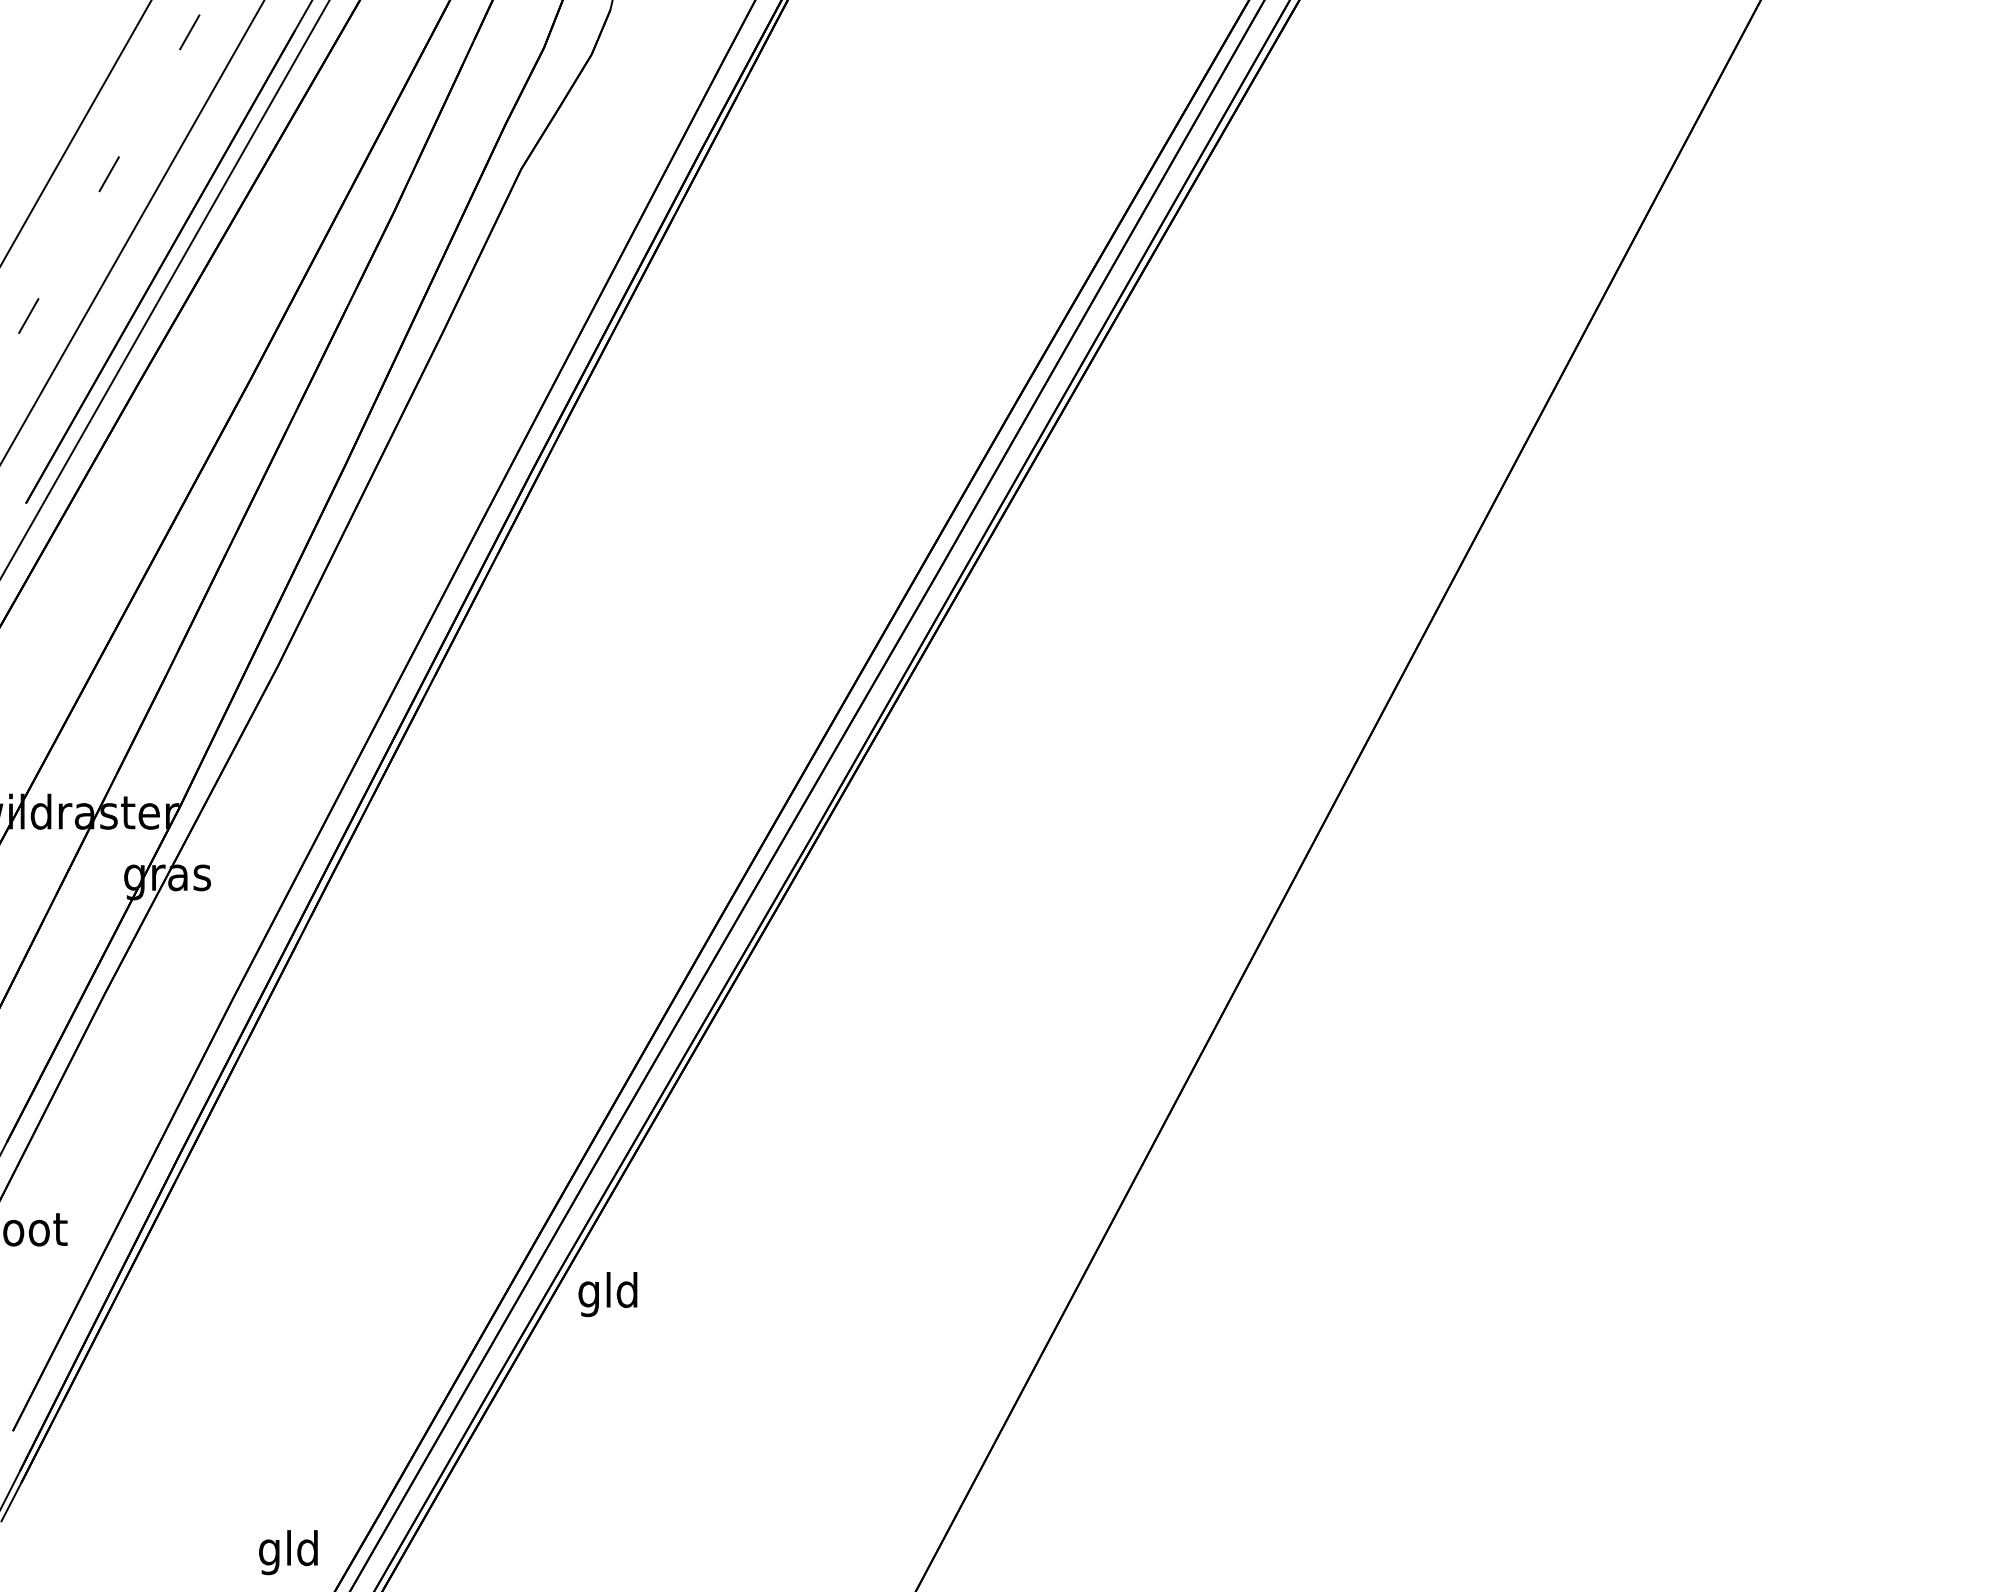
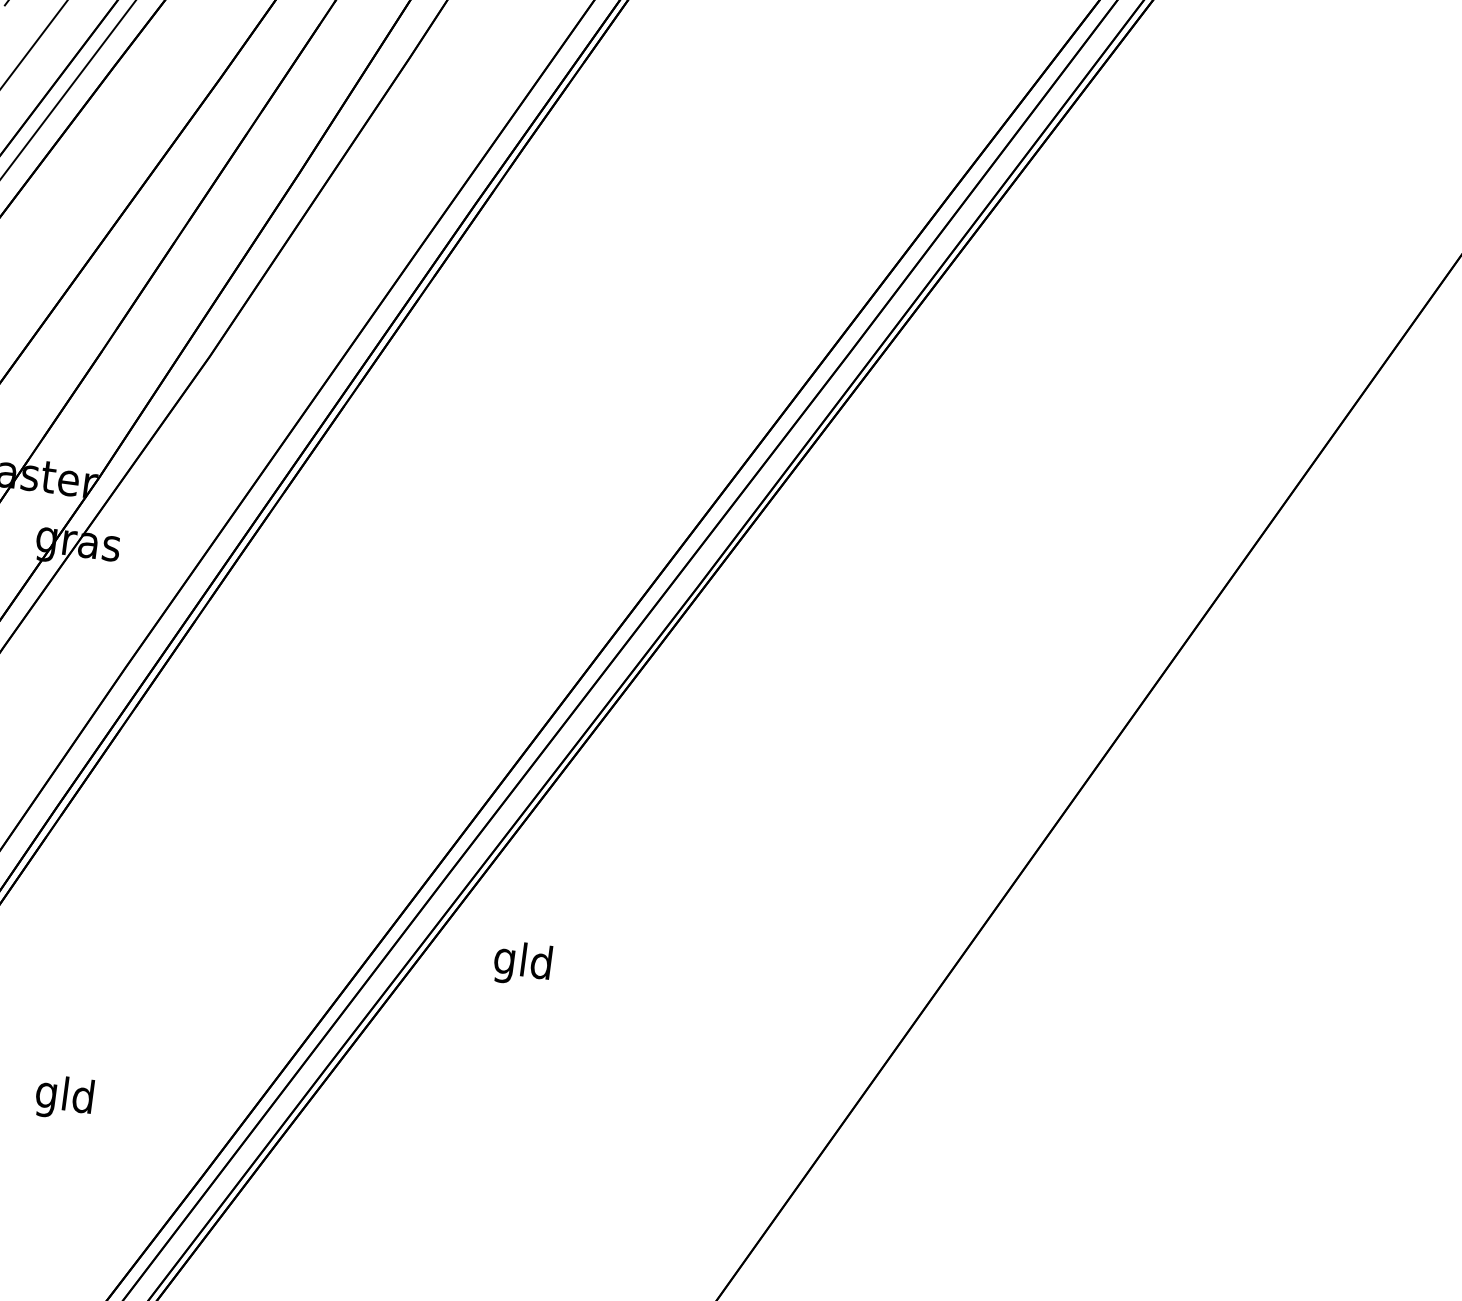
text: (607, 1294) -> (522, 963), moved
text: (288, 1552) -> (64, 1097), moved

